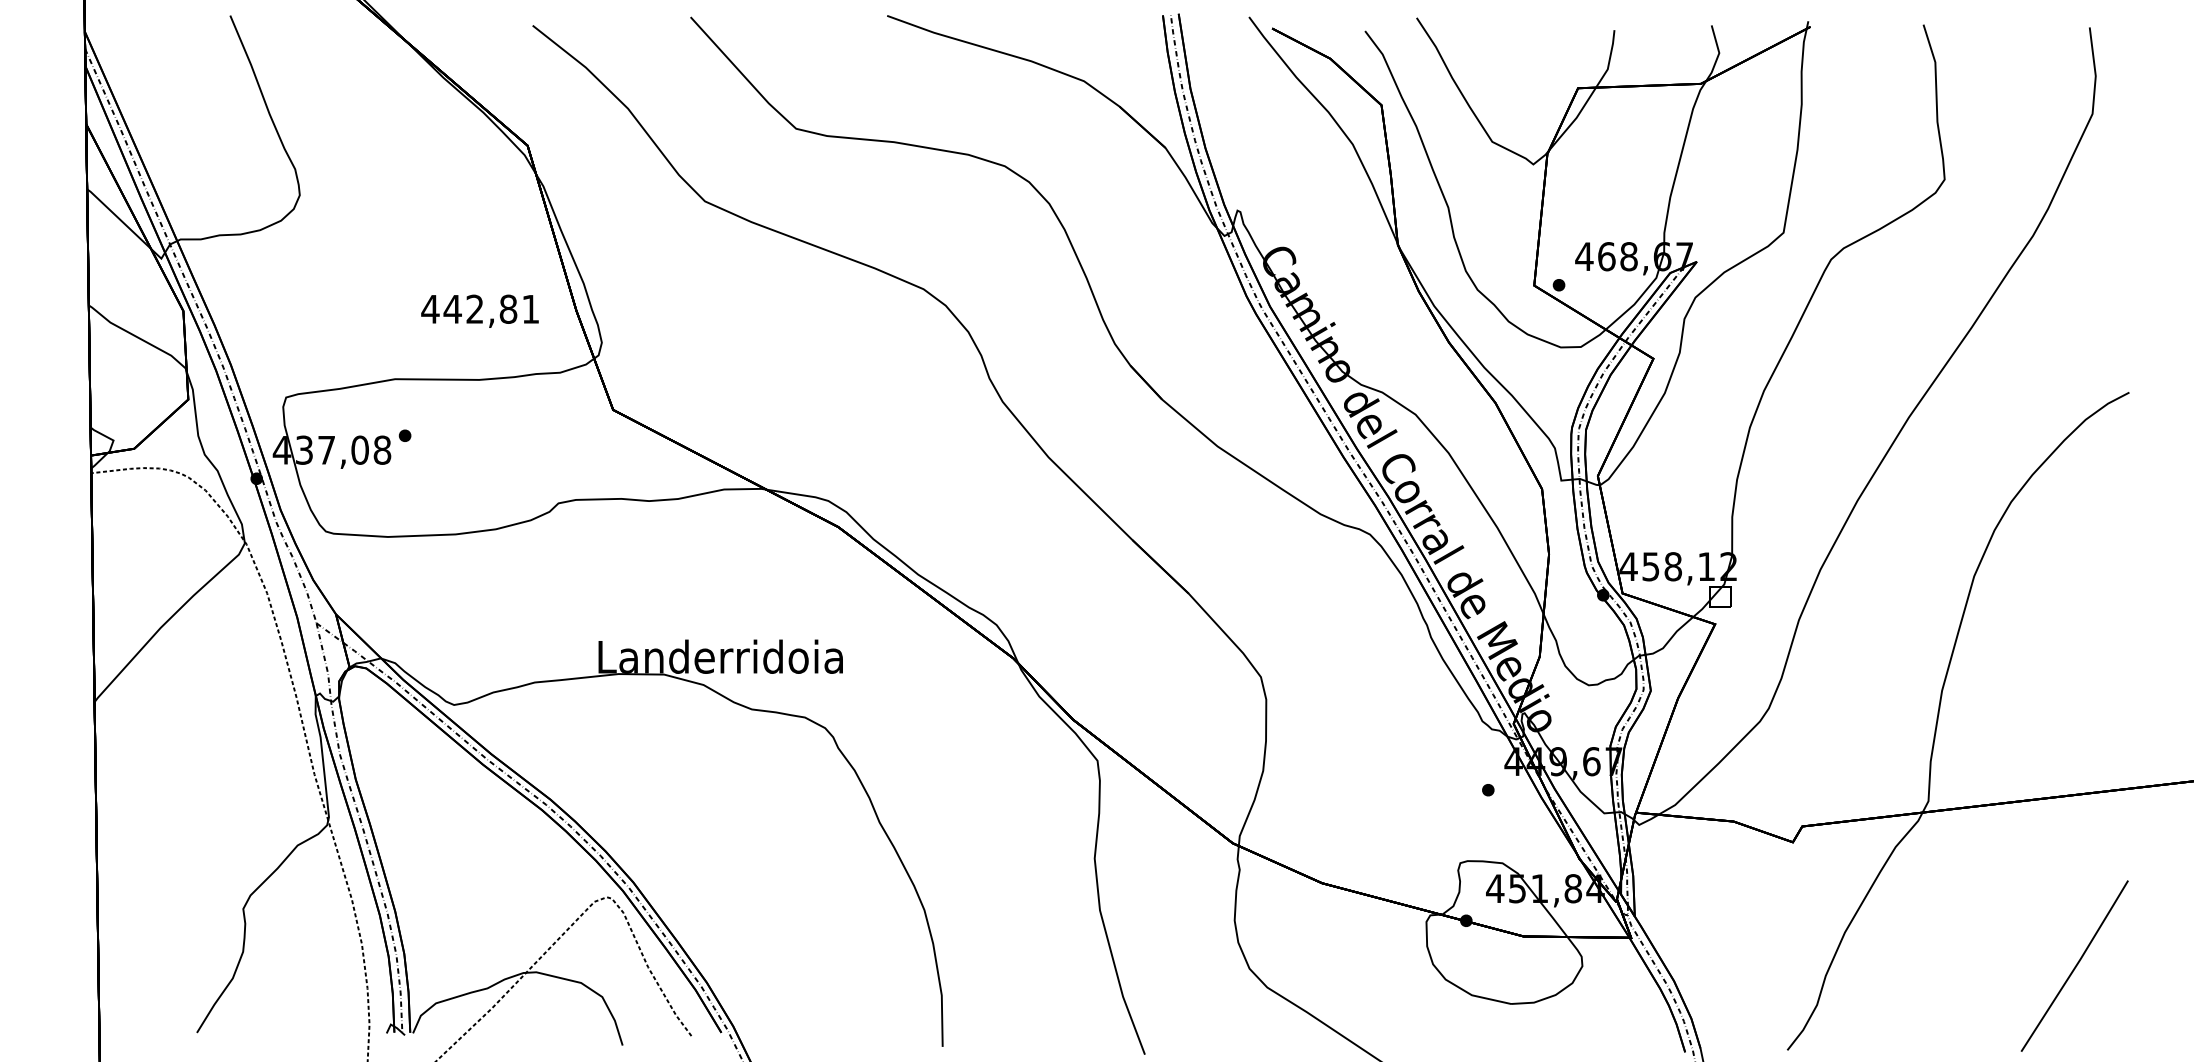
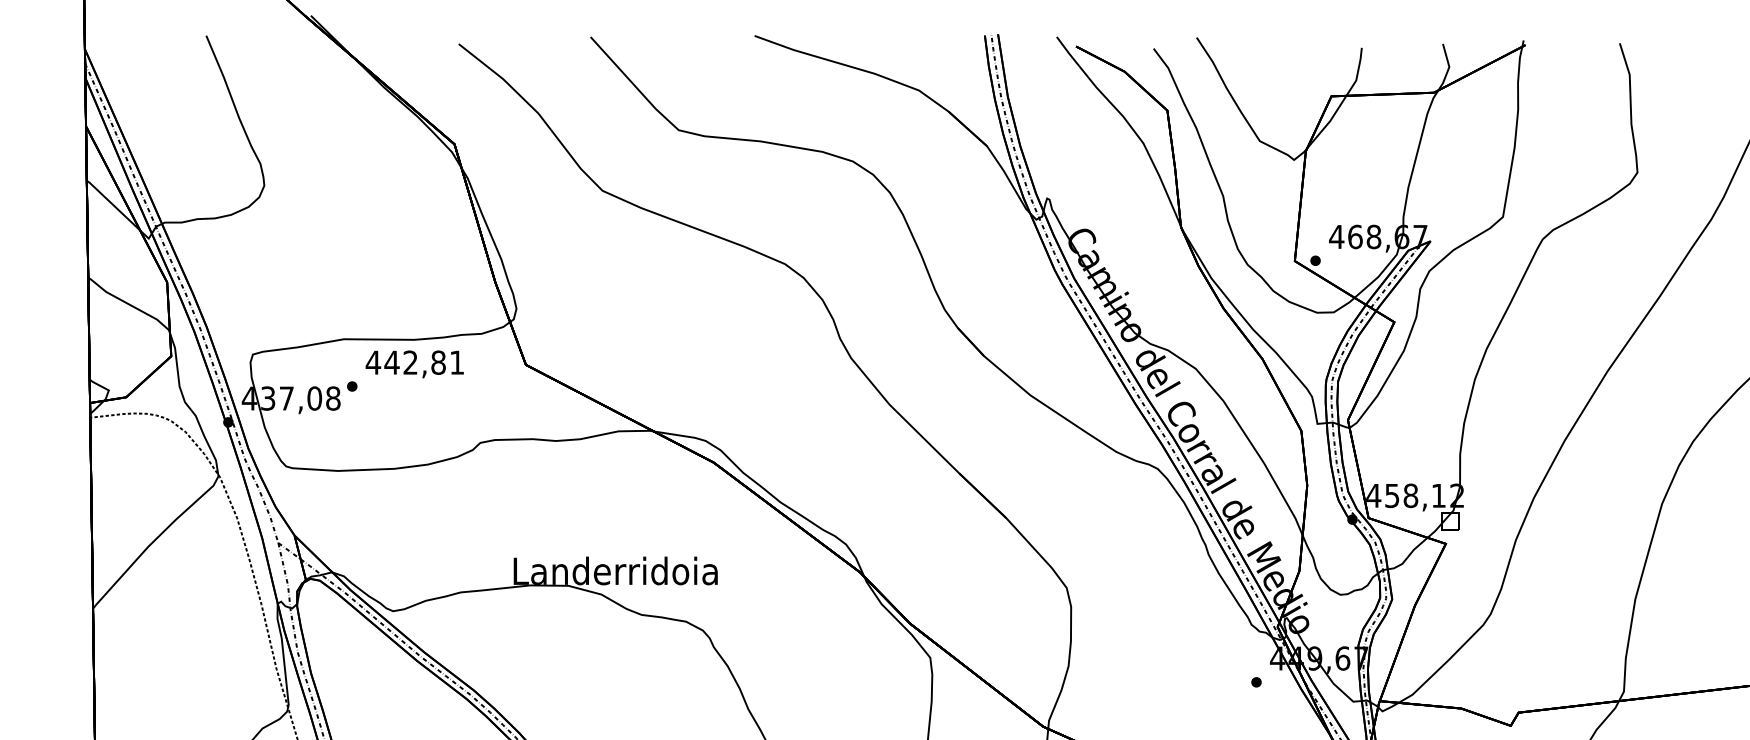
text: (479, 310) -> (414, 363), moved

